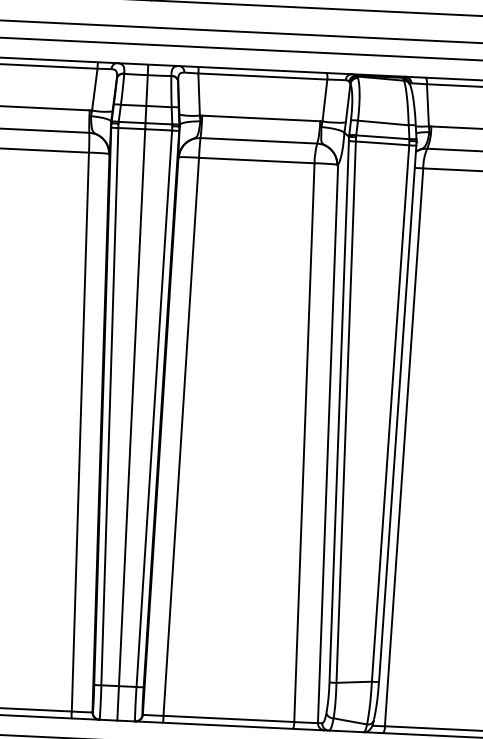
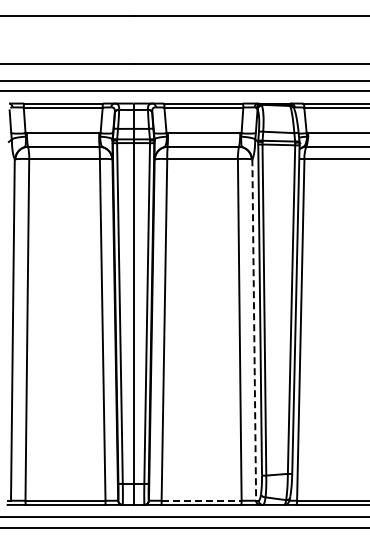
line: (328, 443) -> (254, 329), solid -> dashed
line: (230, 718) -> (202, 500), solid -> dashed

